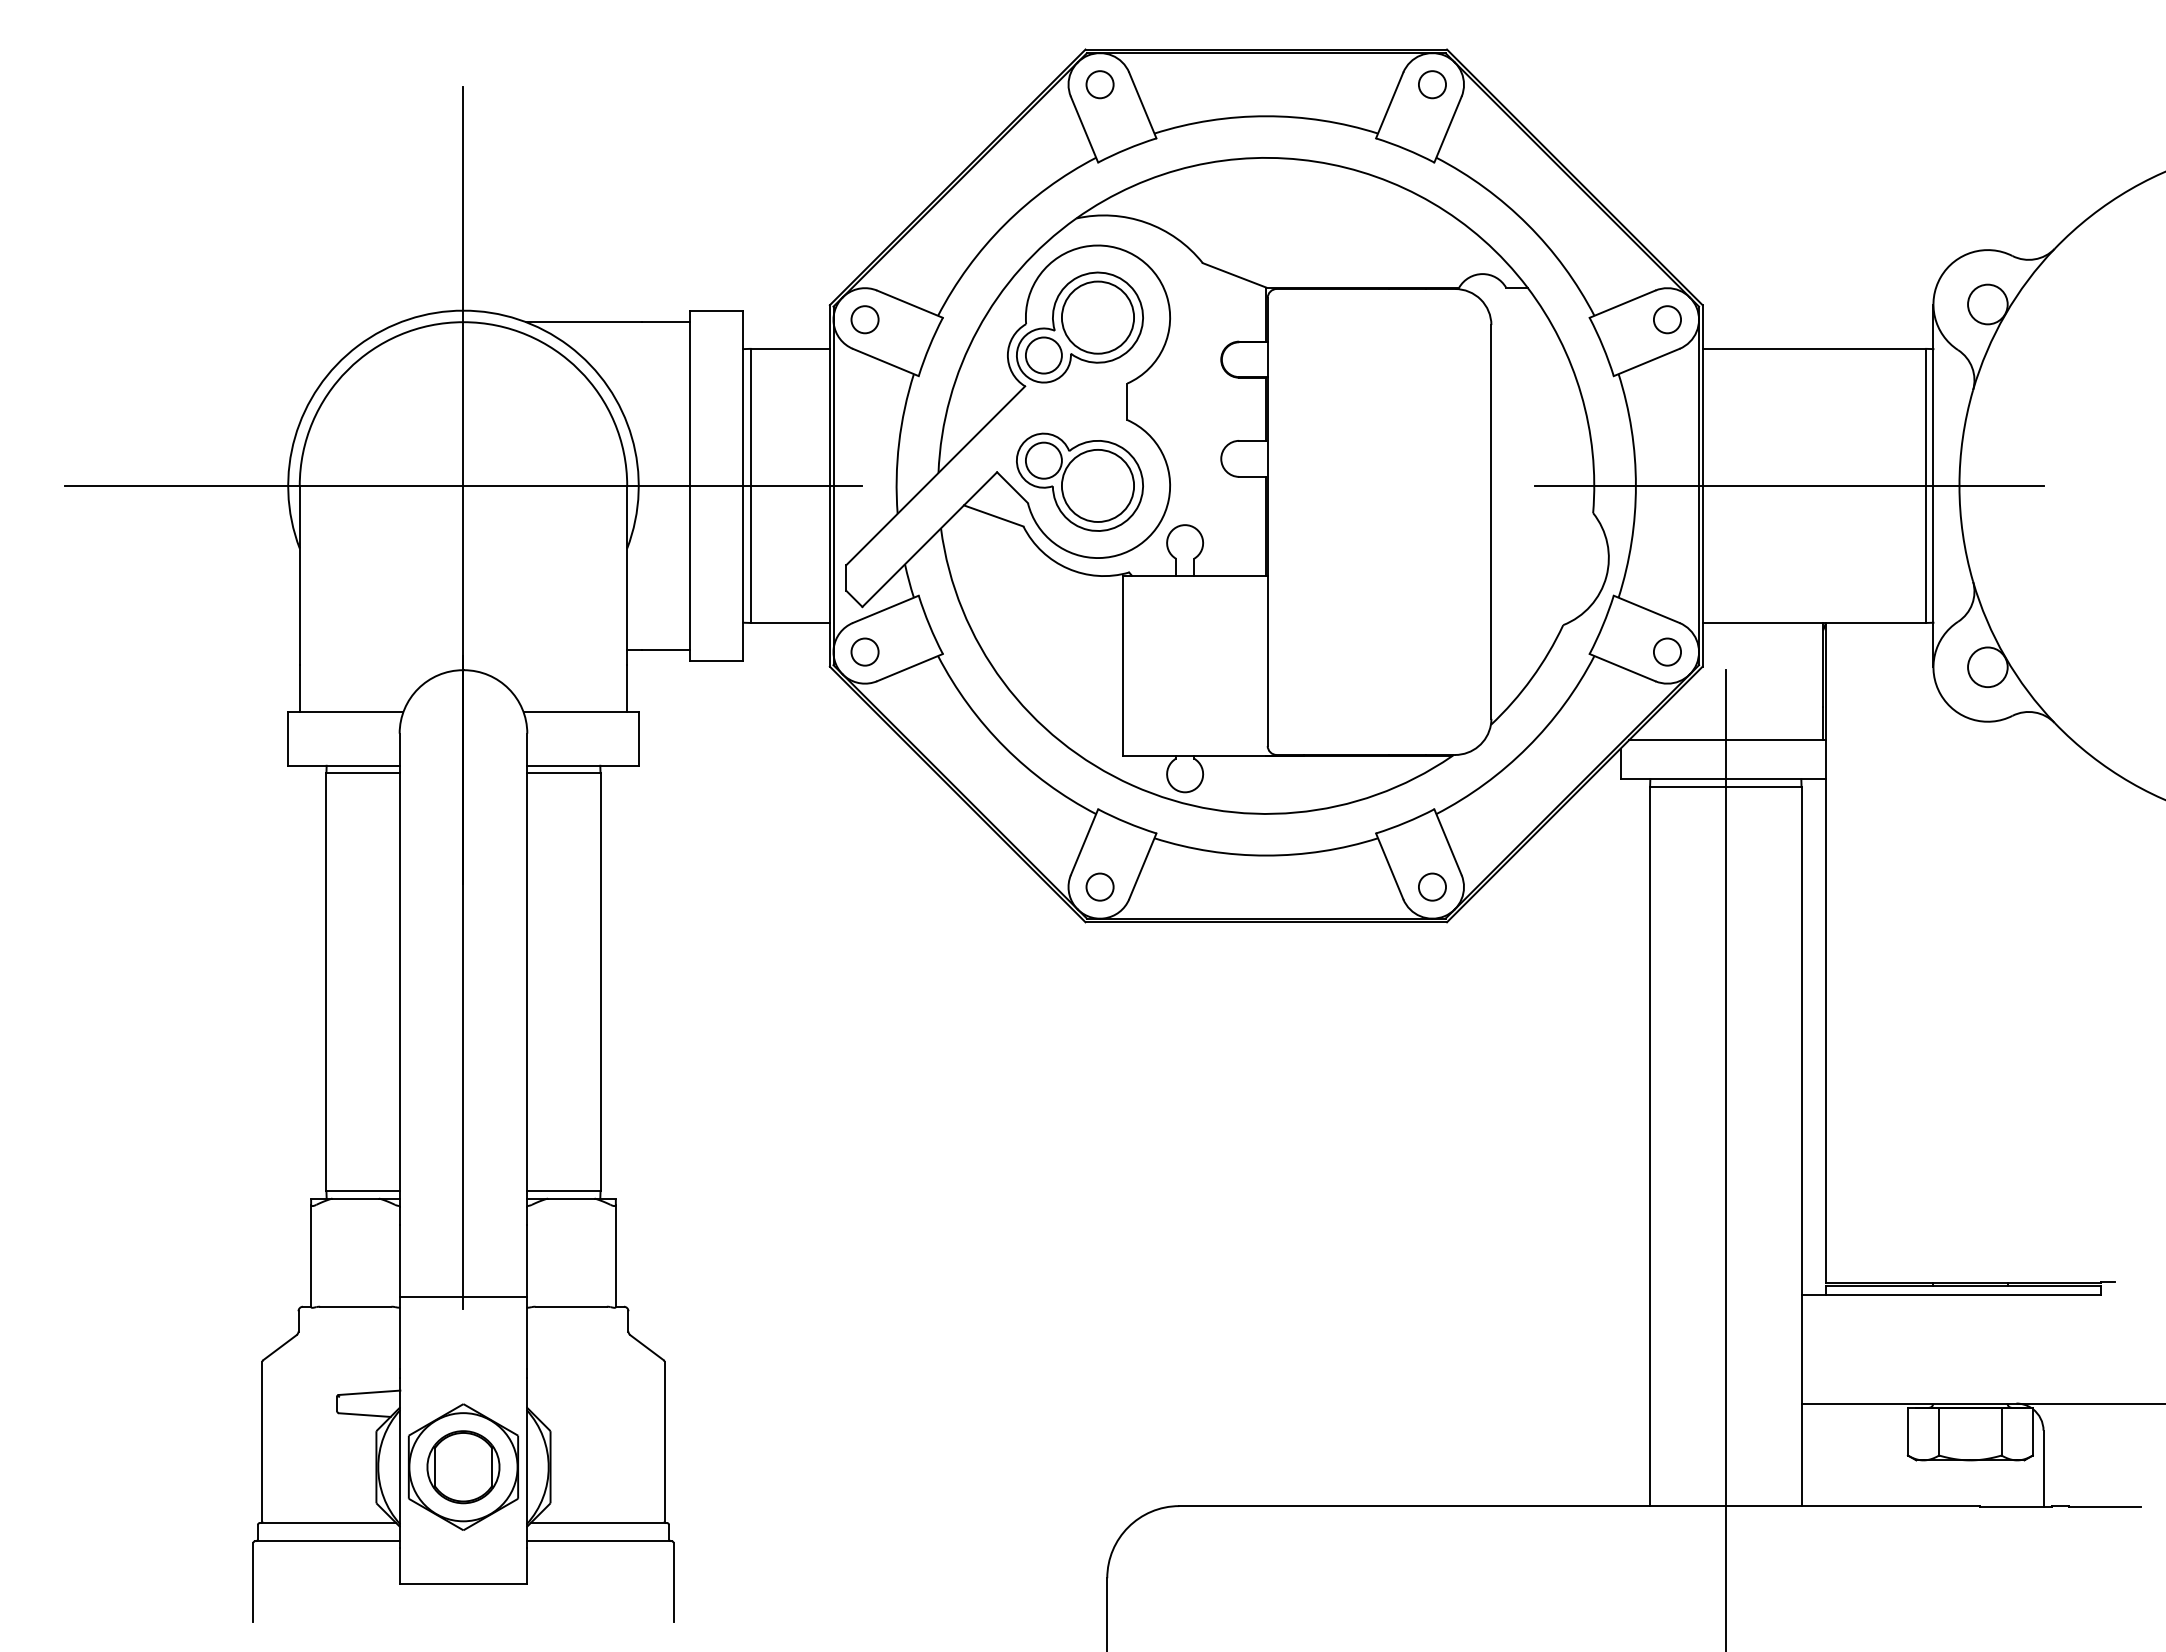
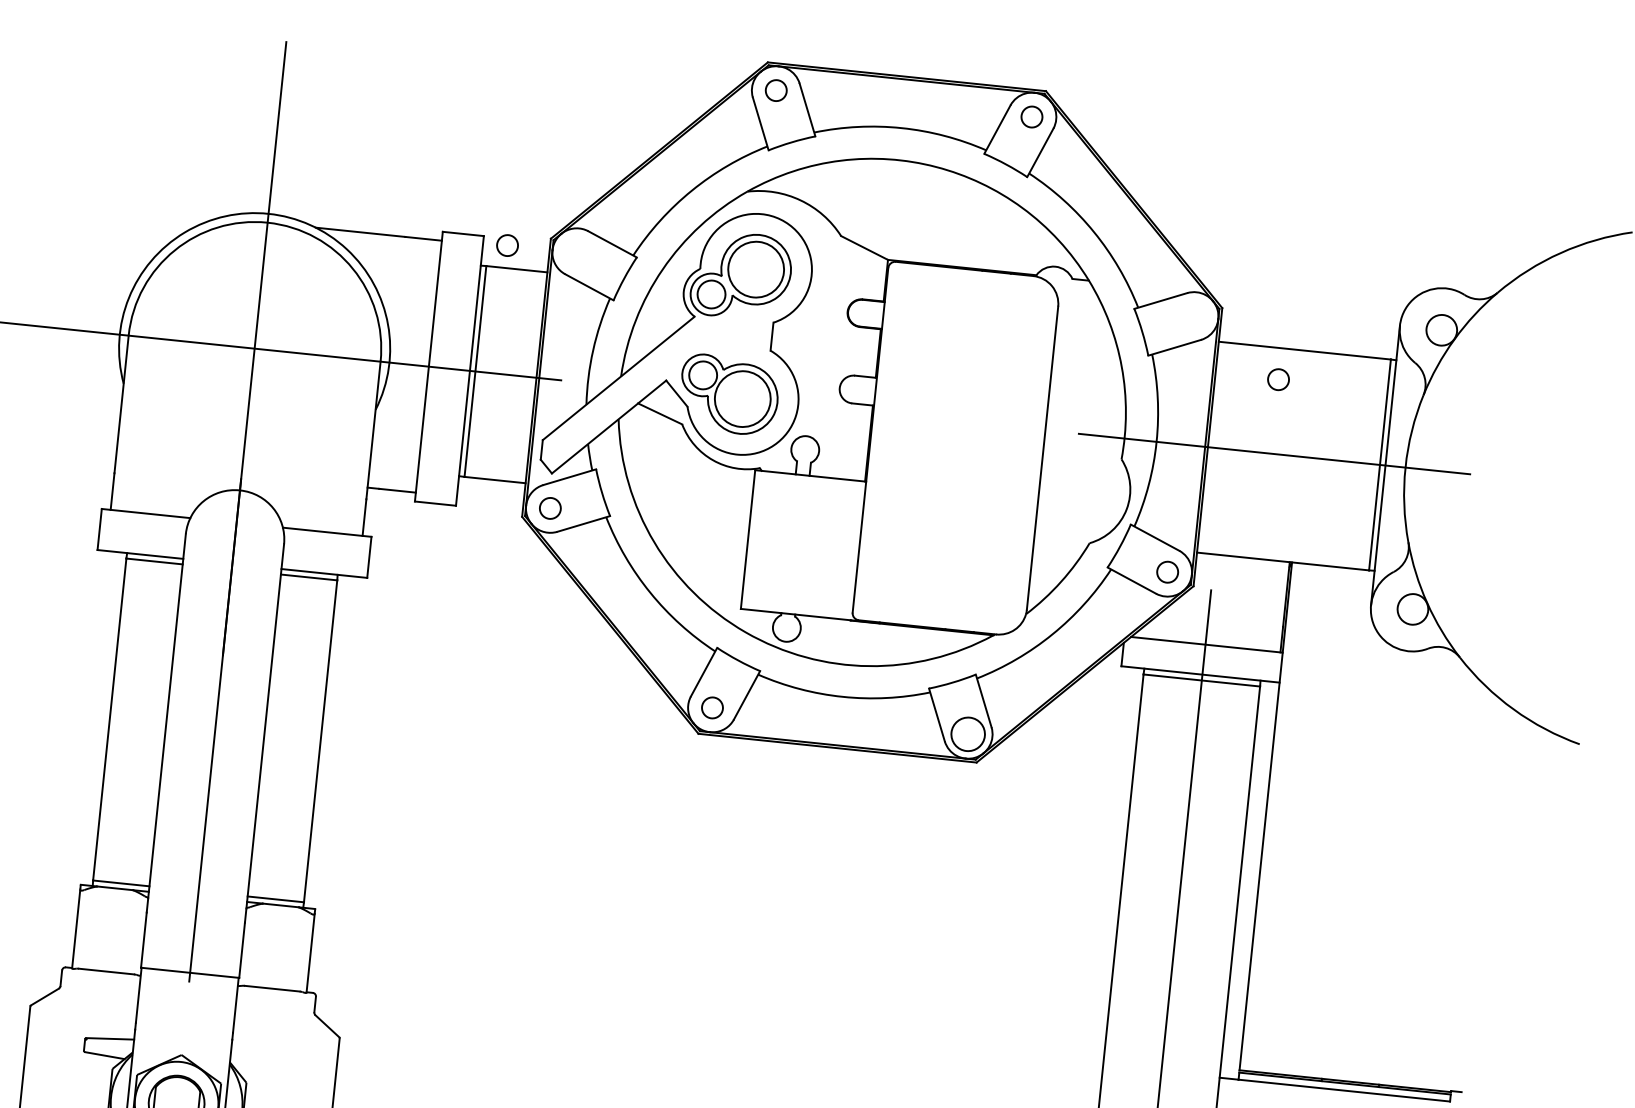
circle: (864, 319) -> (507, 245), moved
circle: (1667, 319) -> (1278, 379), moved
circle: (1432, 886) -> (968, 733), size x1.6

